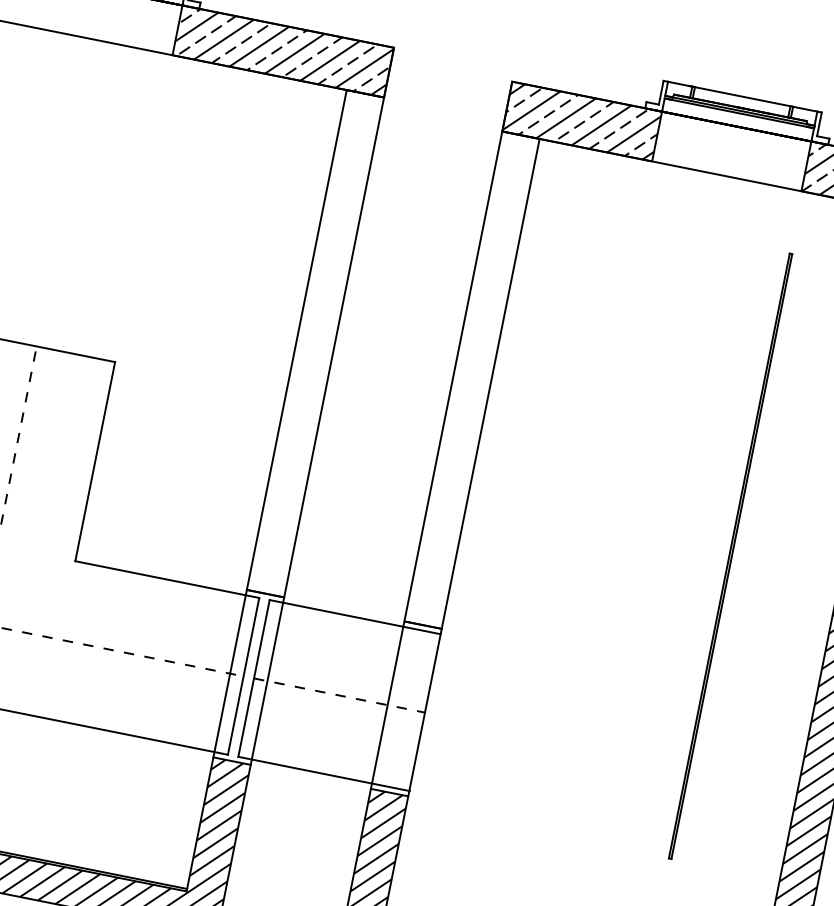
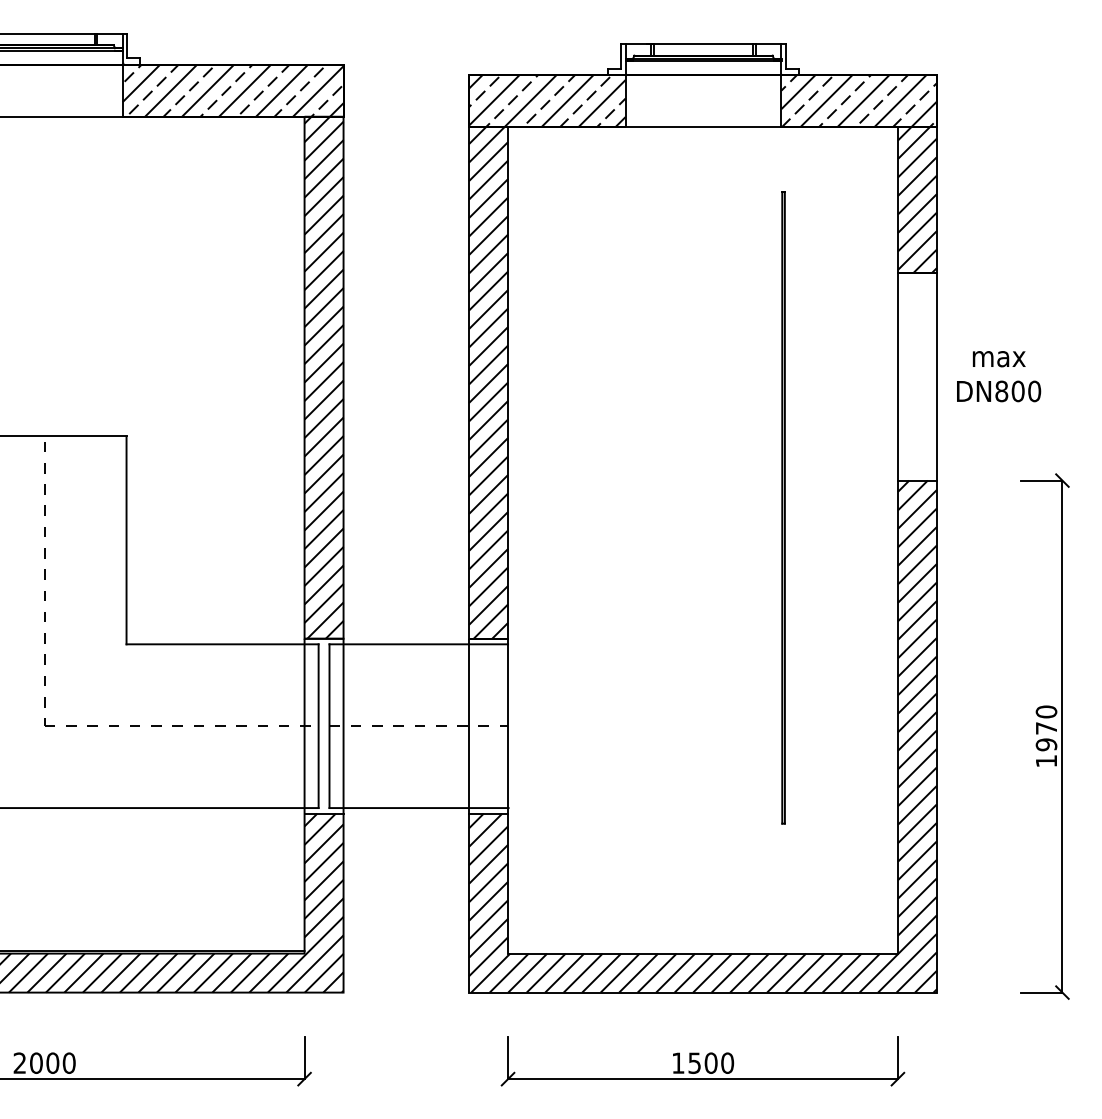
hatch: (314, 343) -> (323, 377), added
hatch: (472, 379) -> (488, 382), added

